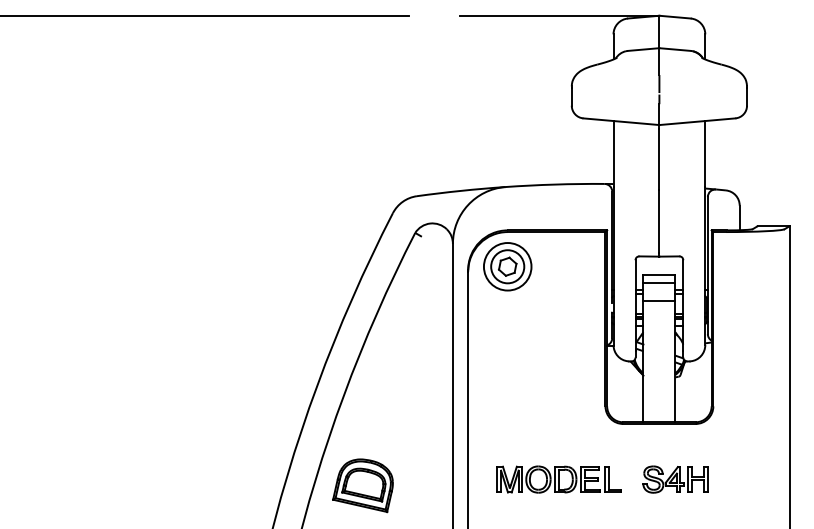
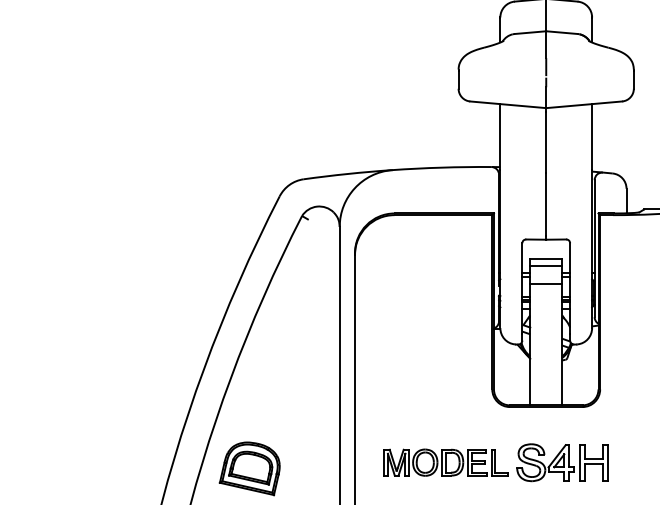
part: (507, 266) -> (394, 249), removed
part: (675, 479) -> (562, 462), size x1.4

